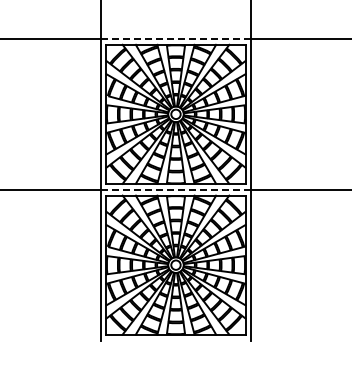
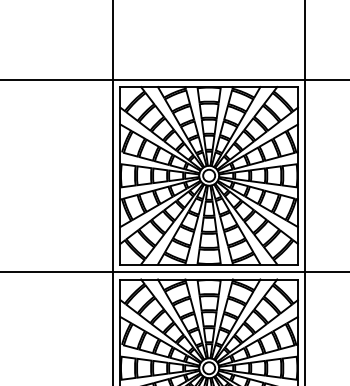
line: (175, 38) -> (208, 78), dashed -> solid
line: (175, 189) -> (208, 271), dashed -> solid

